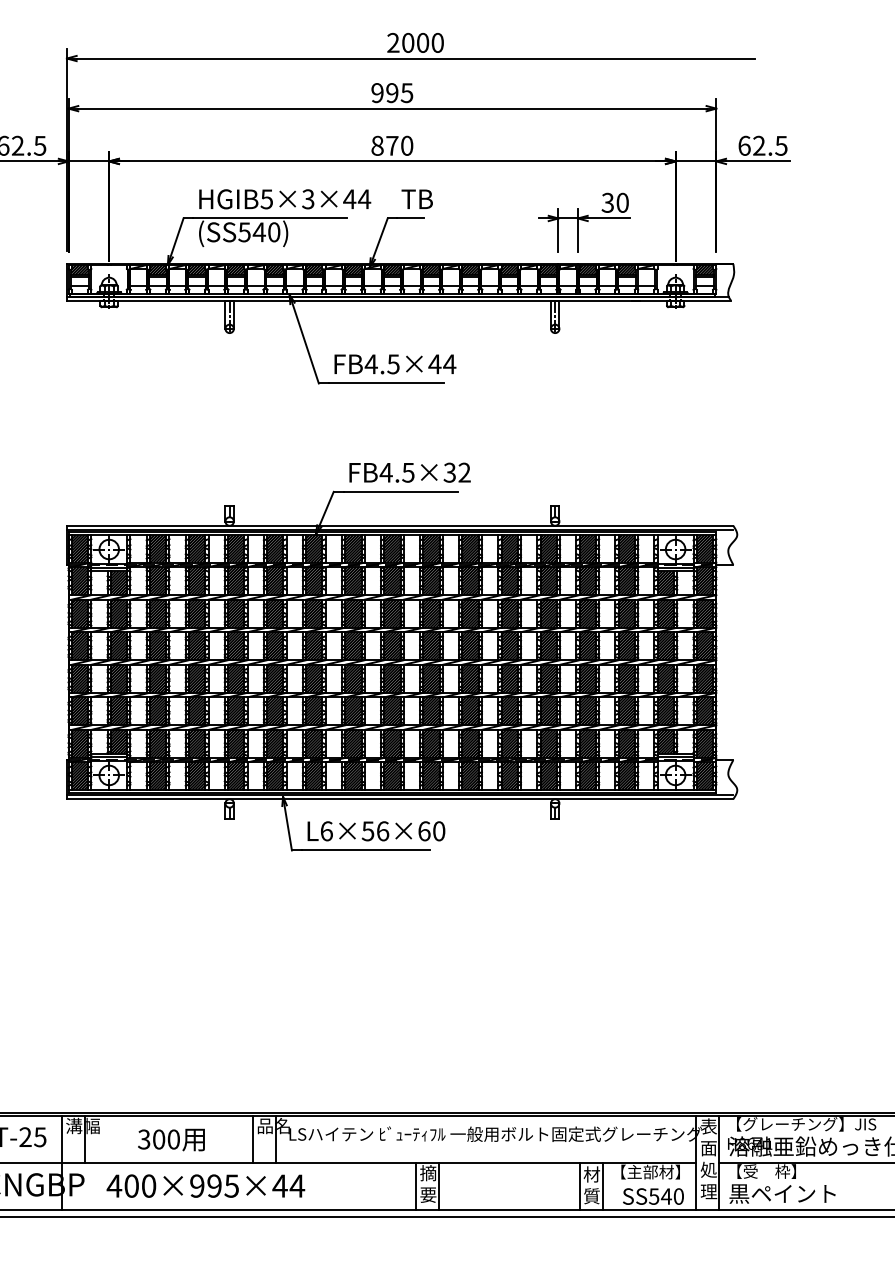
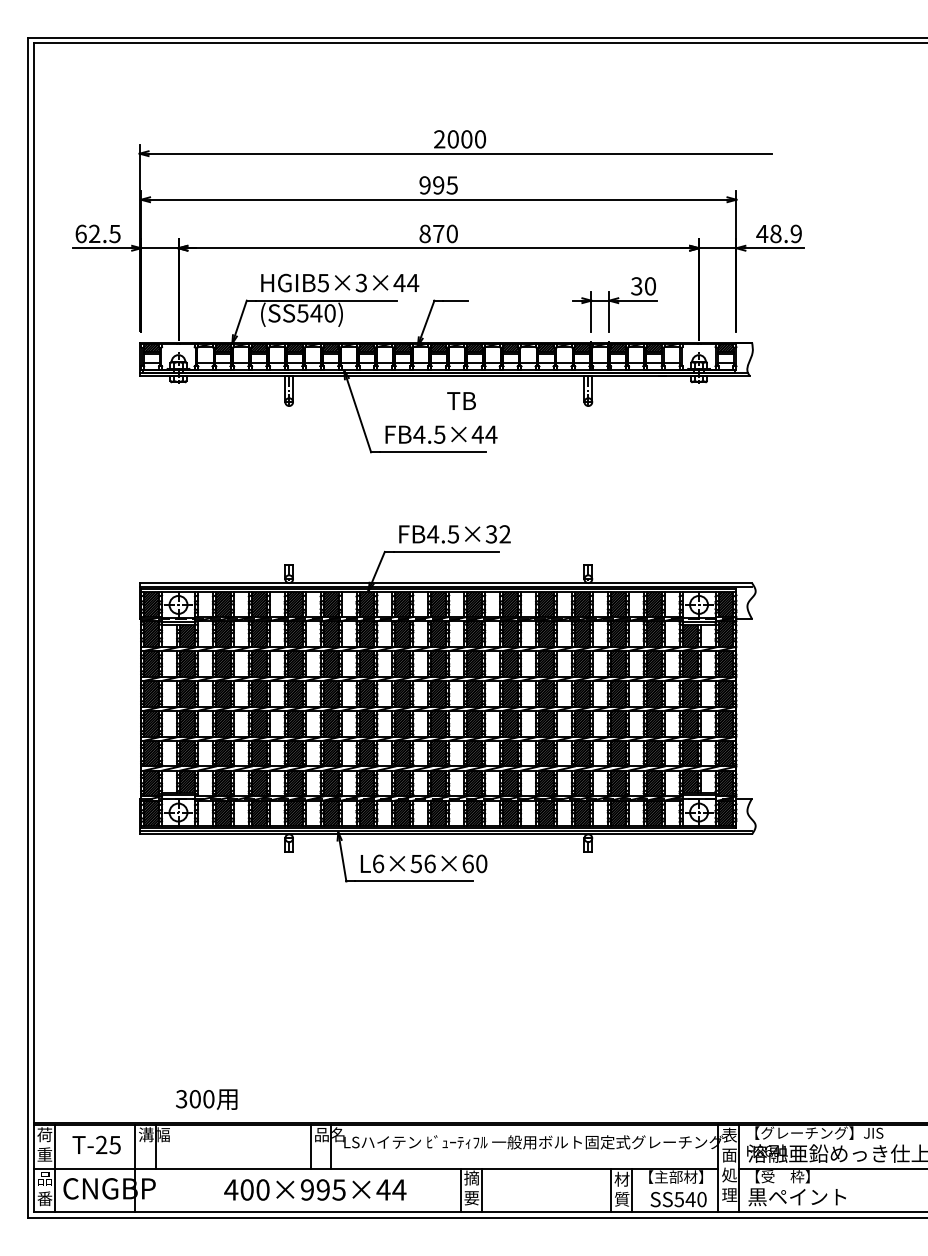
text: (762, 145) -> (778, 233), 62.5 -> 48.9
text: (417, 198) -> (461, 400), moved
text: (171, 1139) -> (206, 1099), moved
text: (206, 1185) -> (315, 1189), moved

